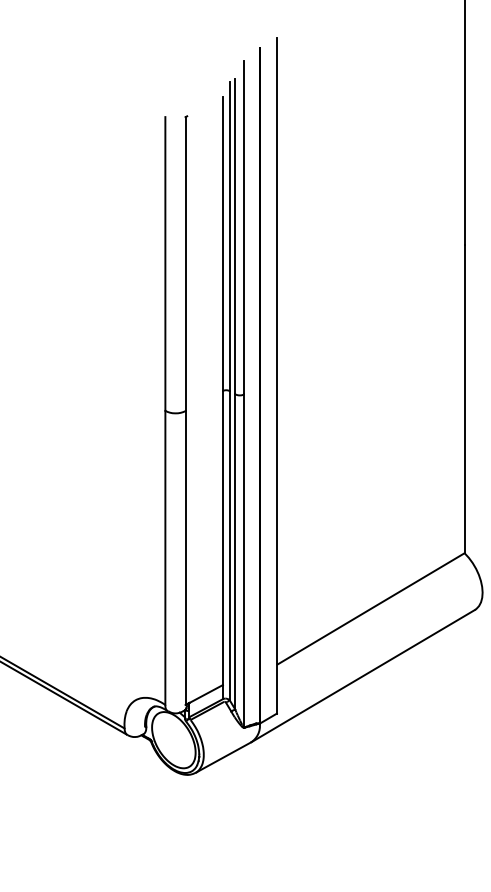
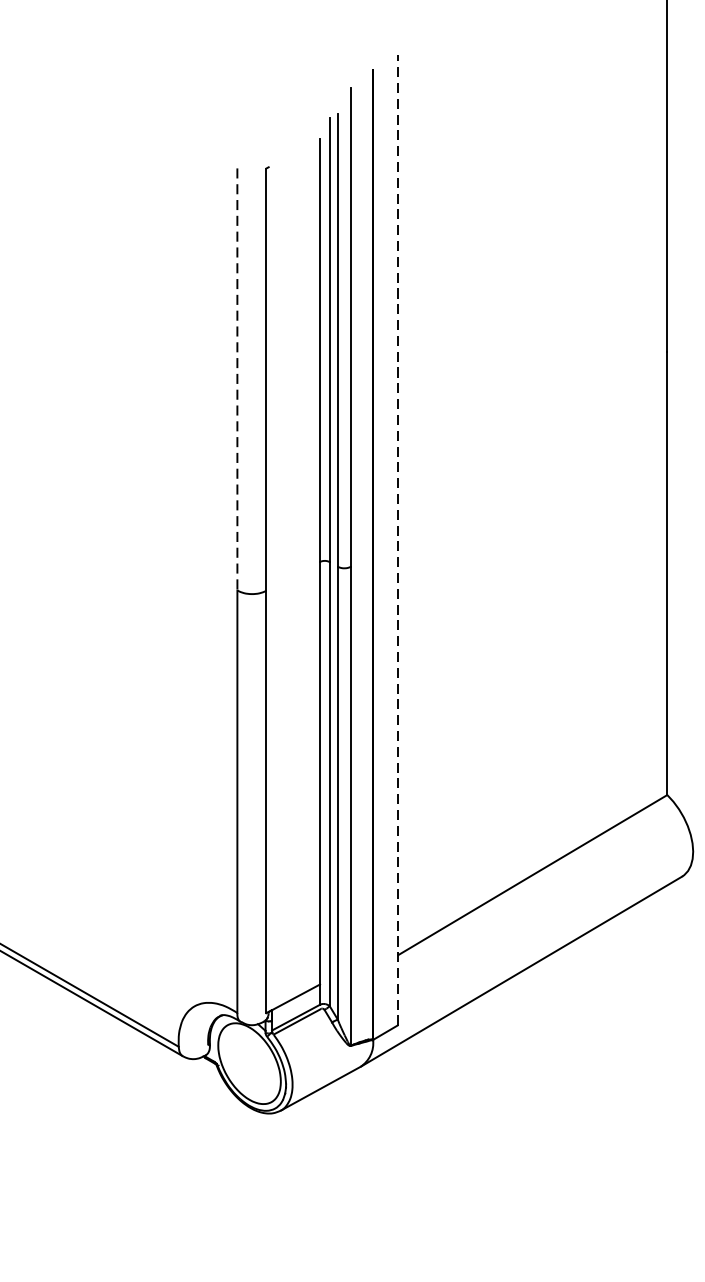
line: (165, 264) -> (237, 380), solid -> dashed
line: (276, 376) -> (397, 541), solid -> dashed

